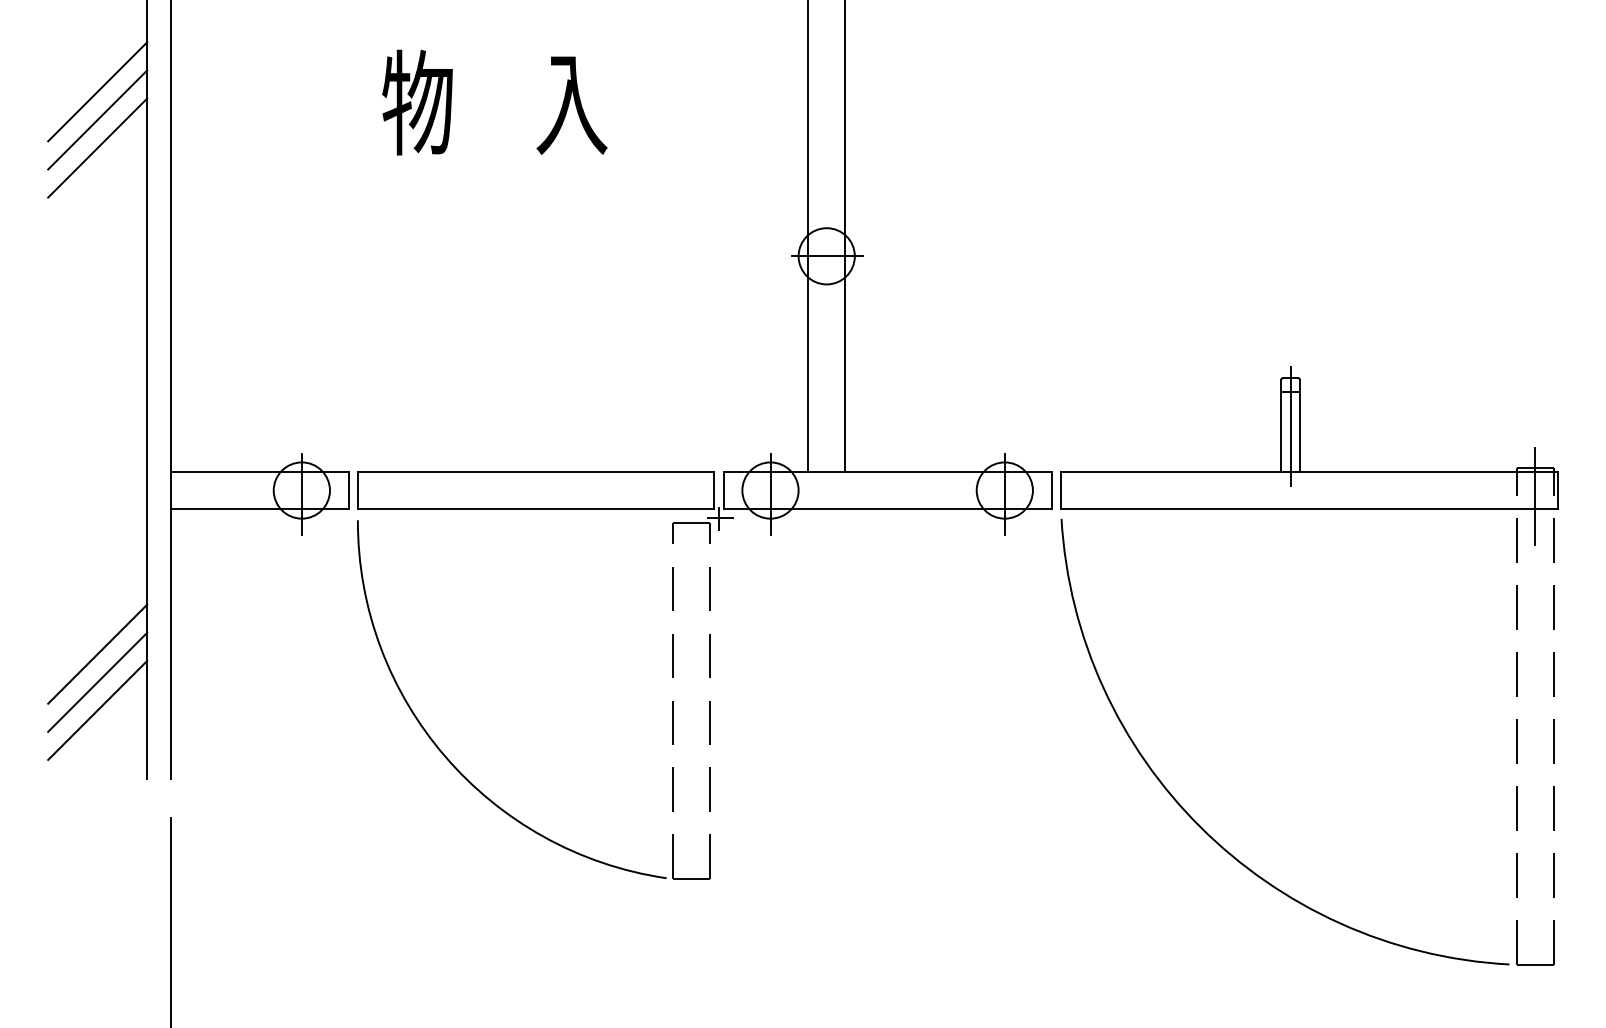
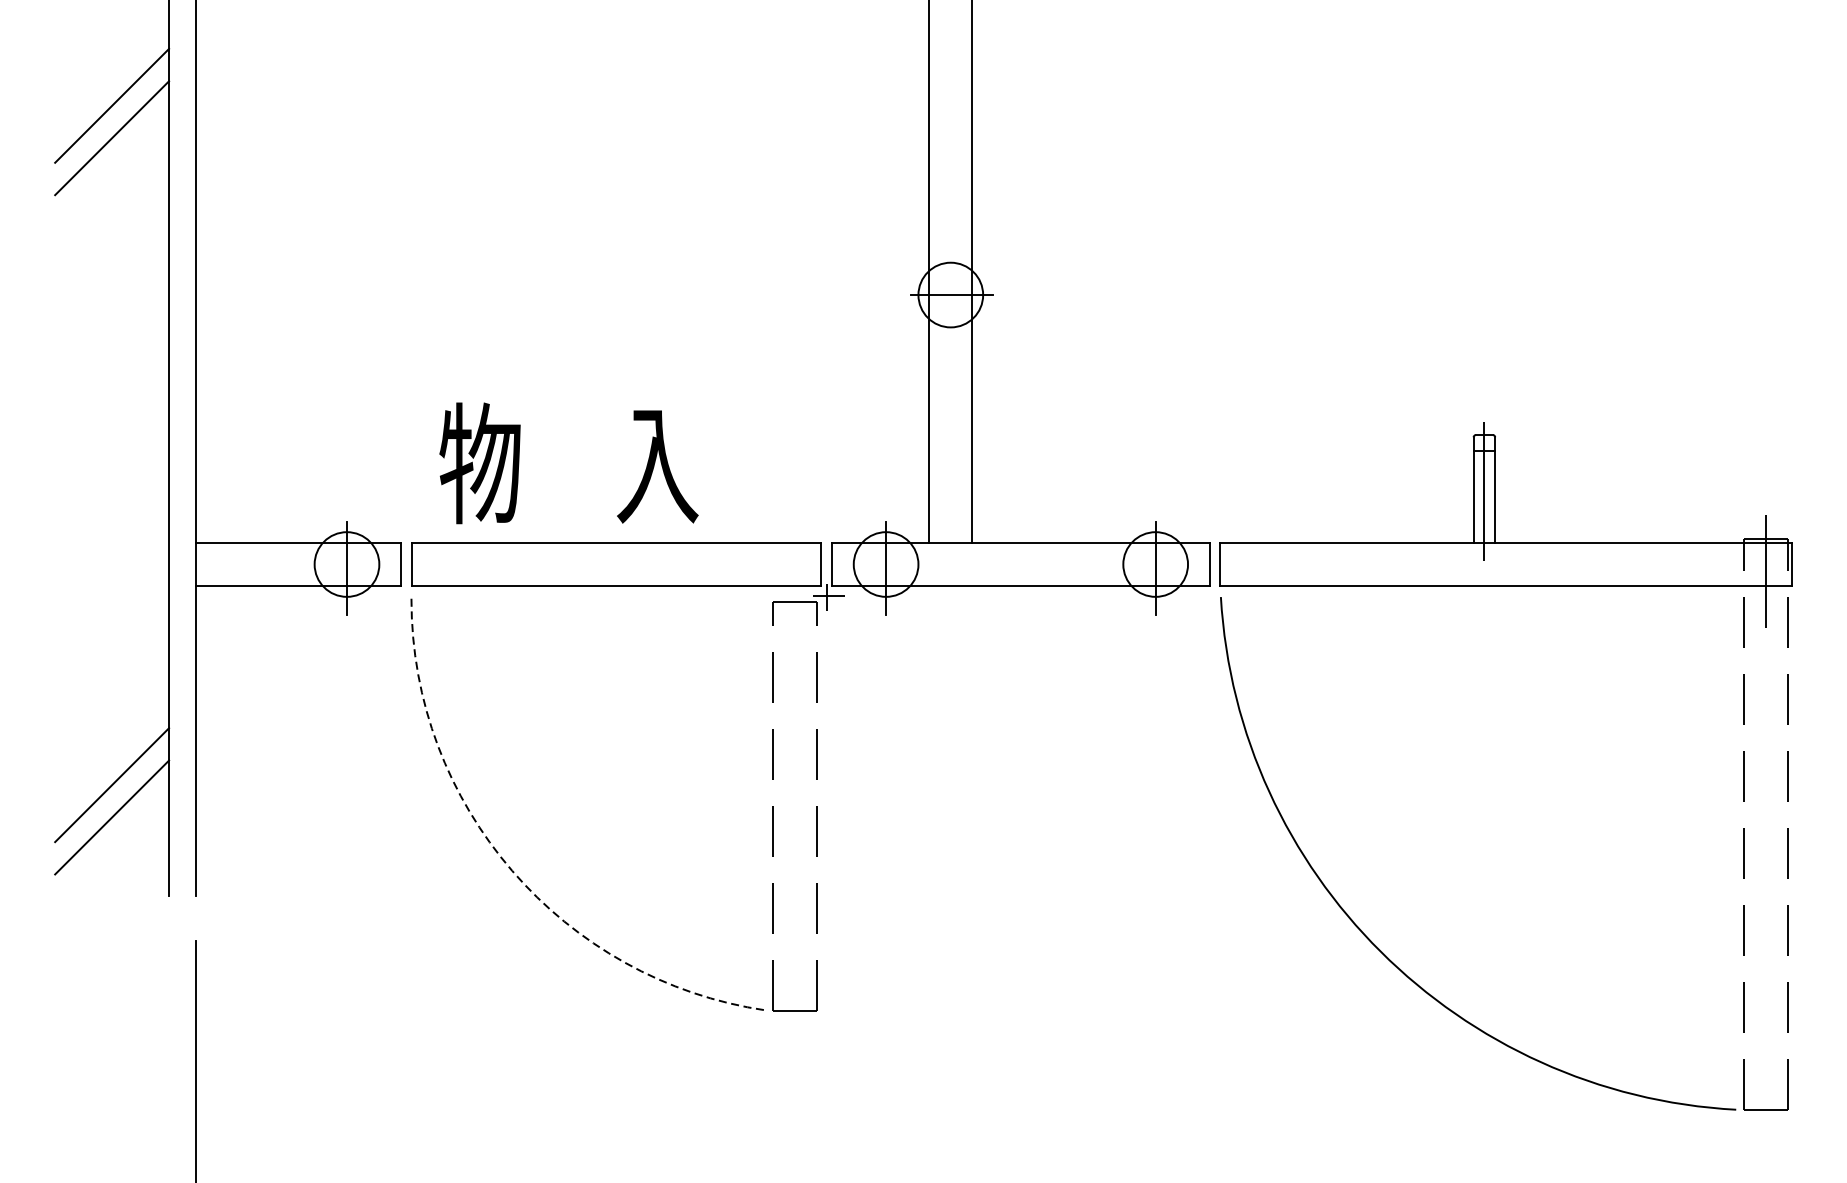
text: (494, 102) -> (568, 463), moved
line: (97, 147) -> (111, 169), removed
line: (97, 653) -> (111, 751), removed
arc: (445, 756) -> (512, 870), solid -> dashed

